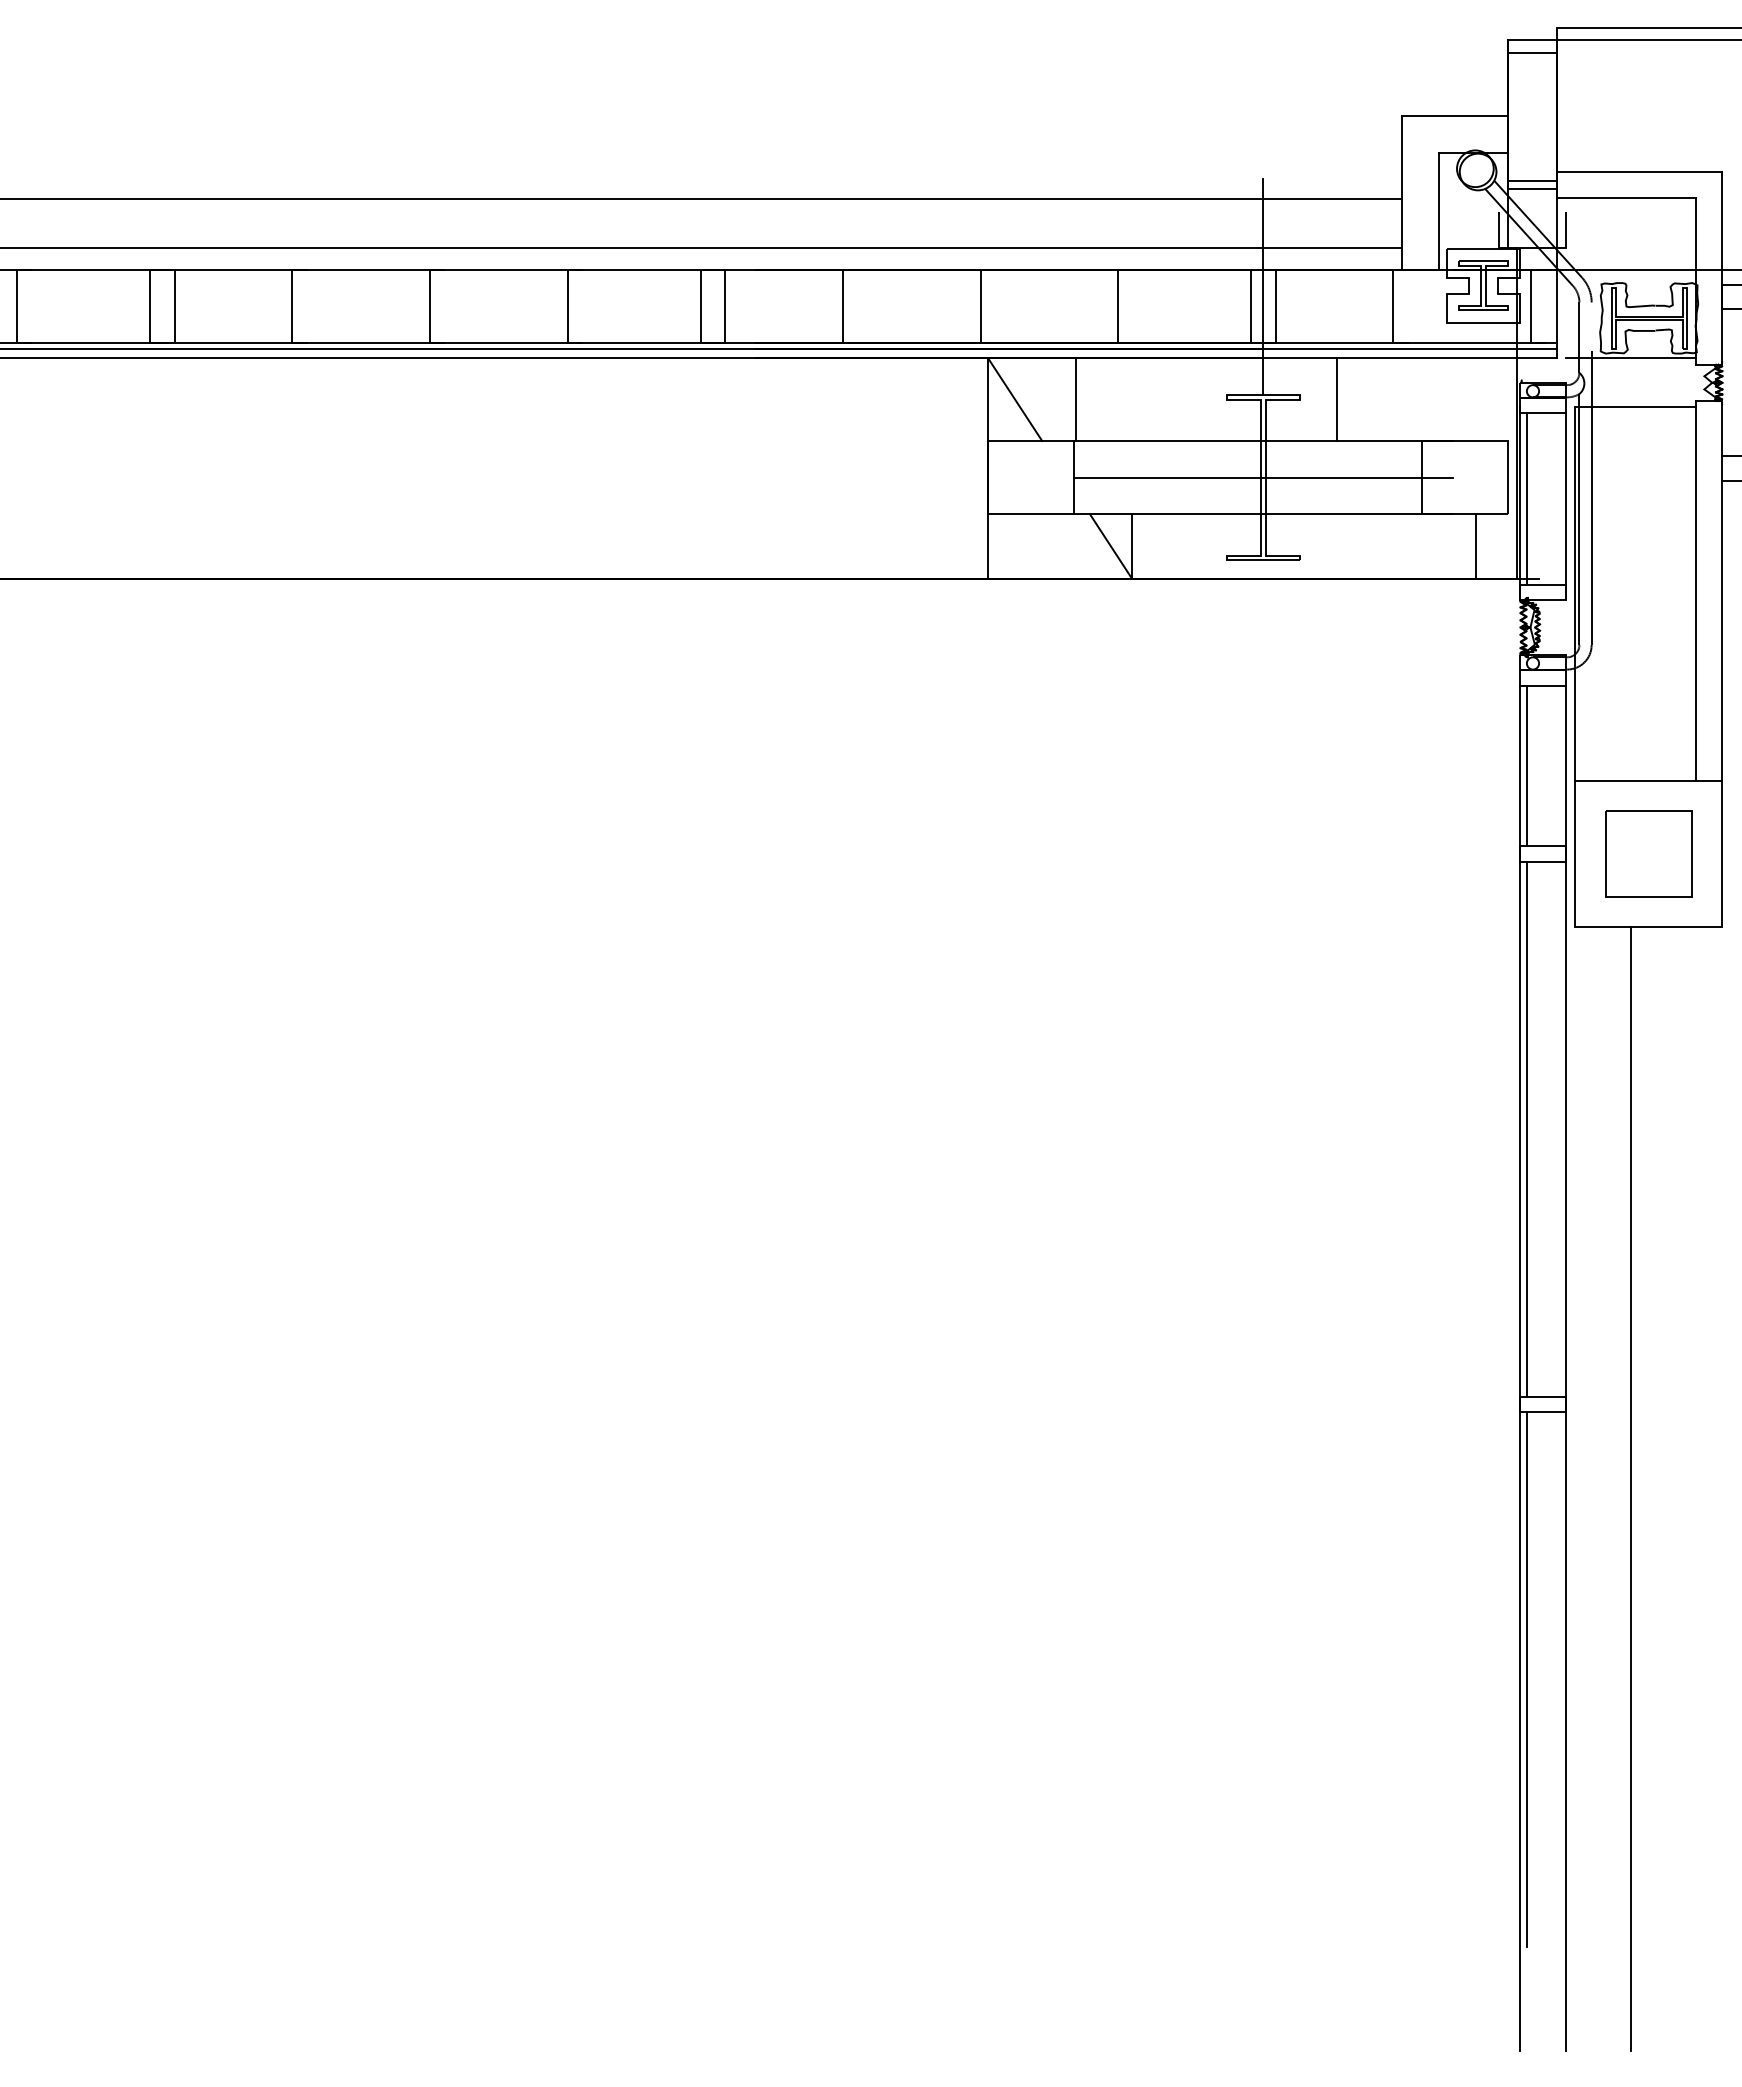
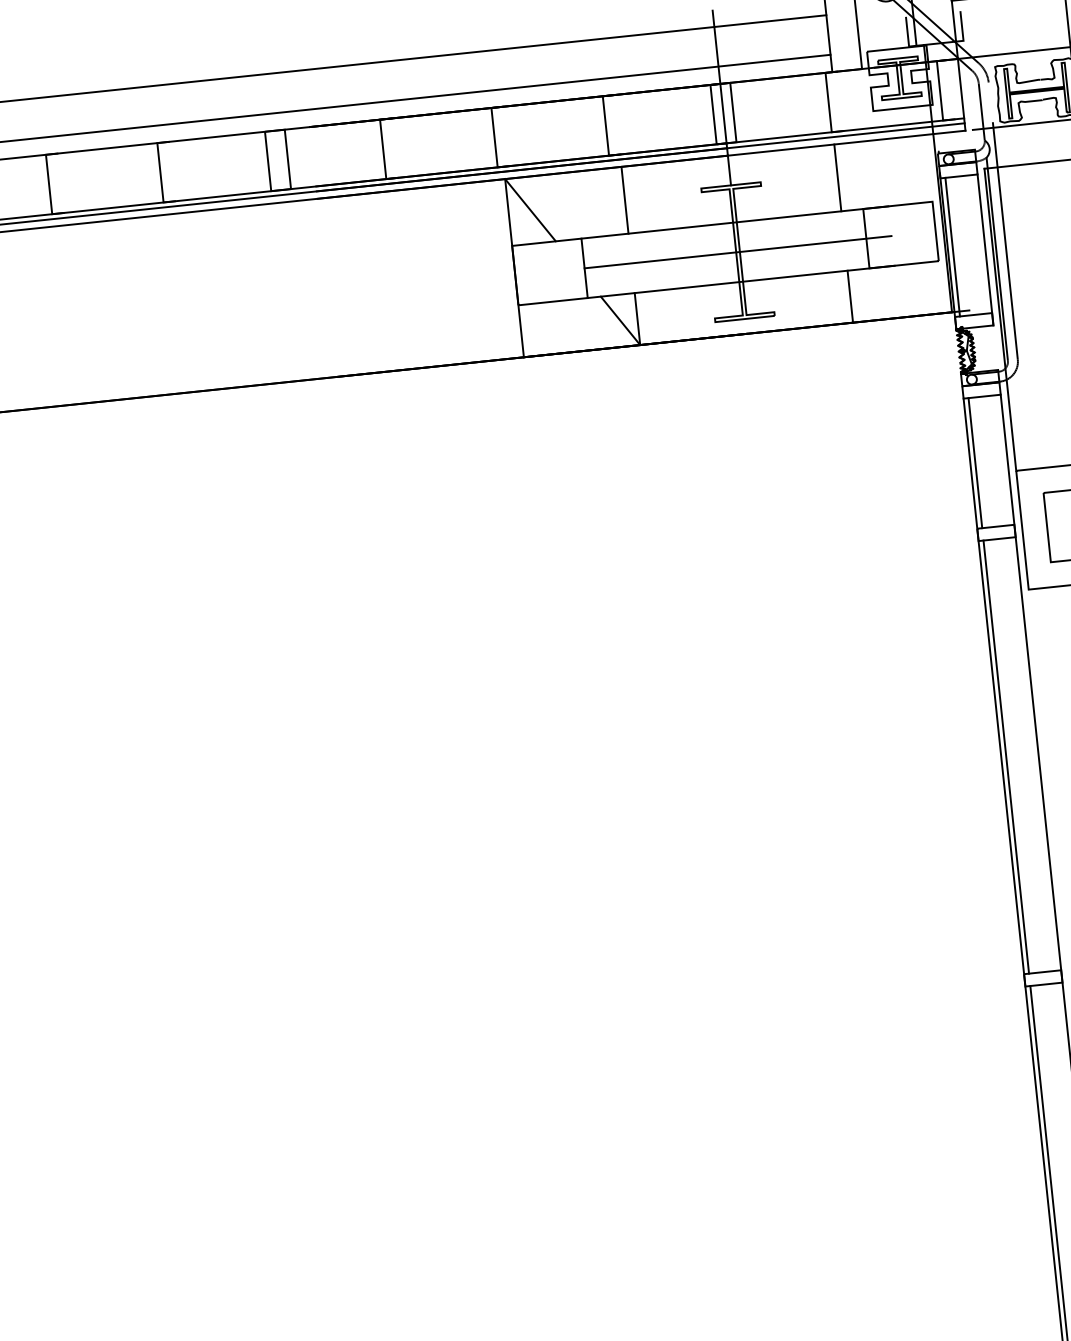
line: (1075, 399) -> (624, 200), moved
line: (1336, 399) -> (837, 177), moved
line: (1475, 546) -> (849, 296), moved

